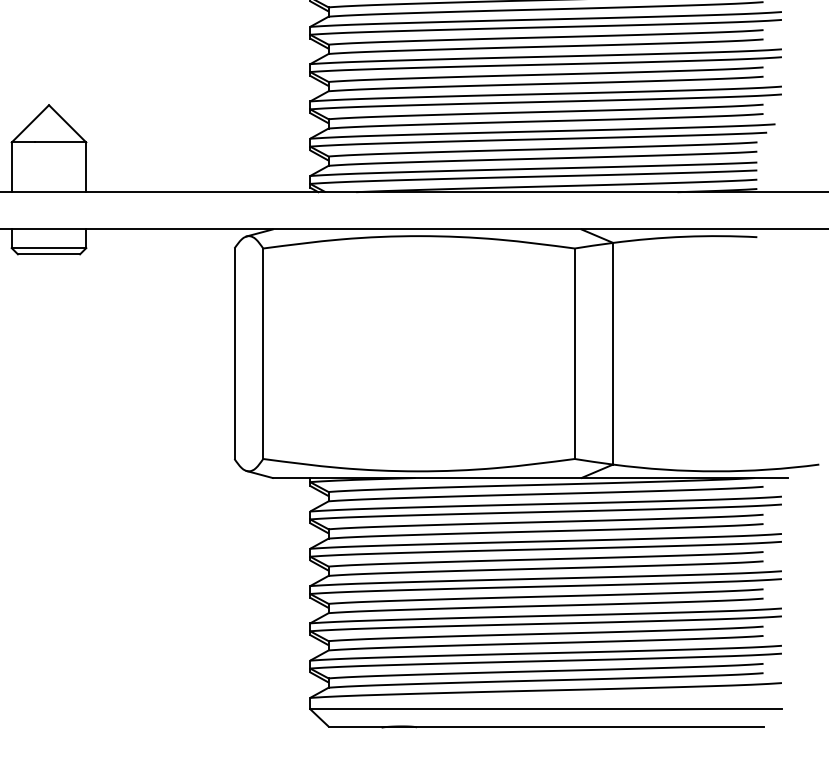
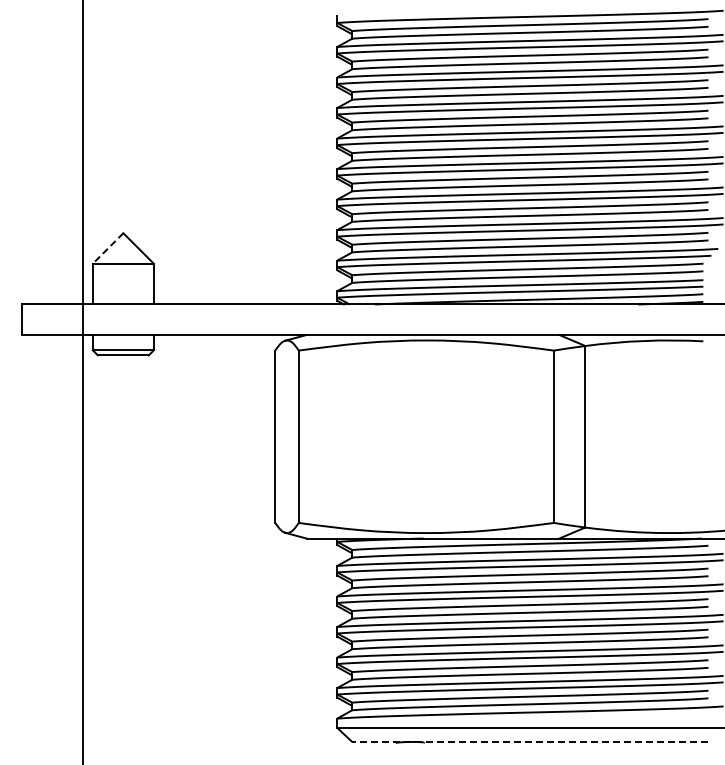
line: (30, 123) -> (108, 248), solid -> dashed
line: (544, 727) -> (529, 742), solid -> dashed

